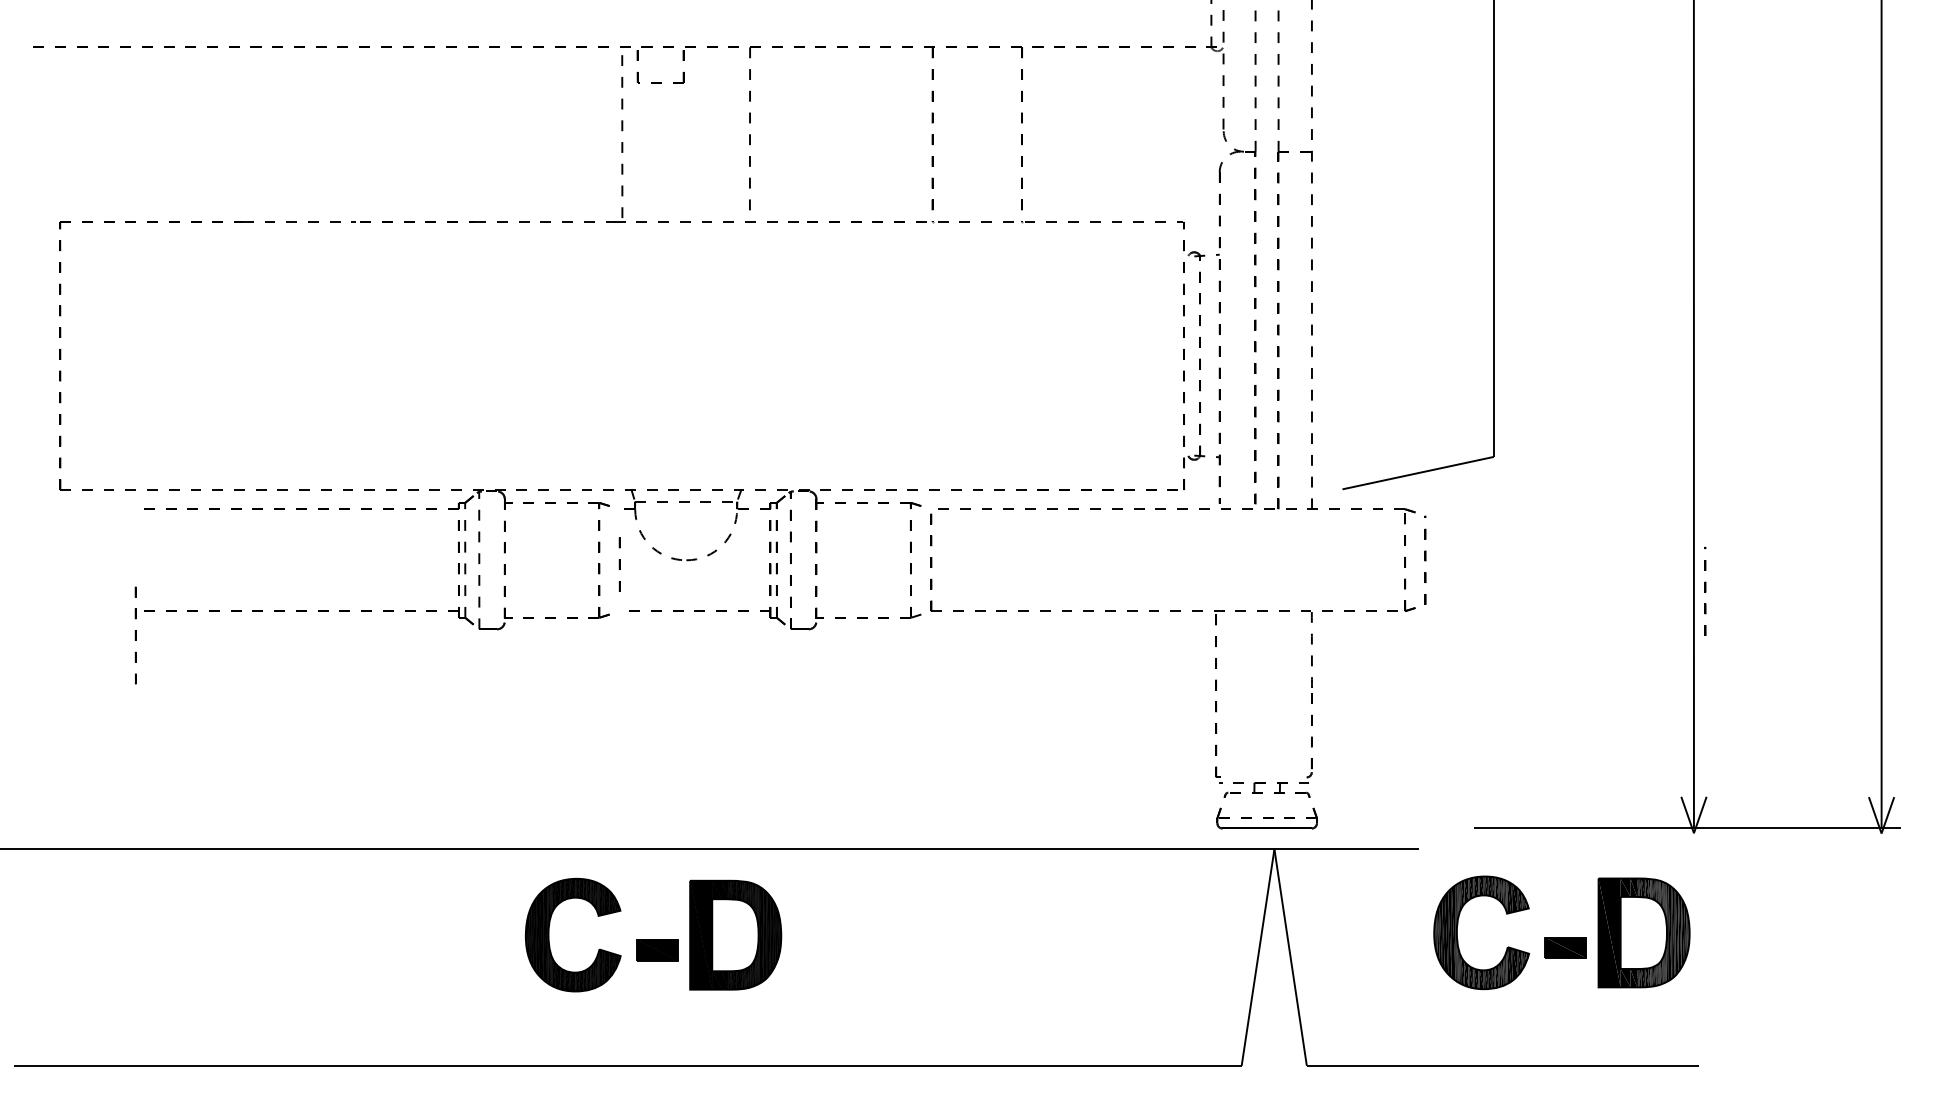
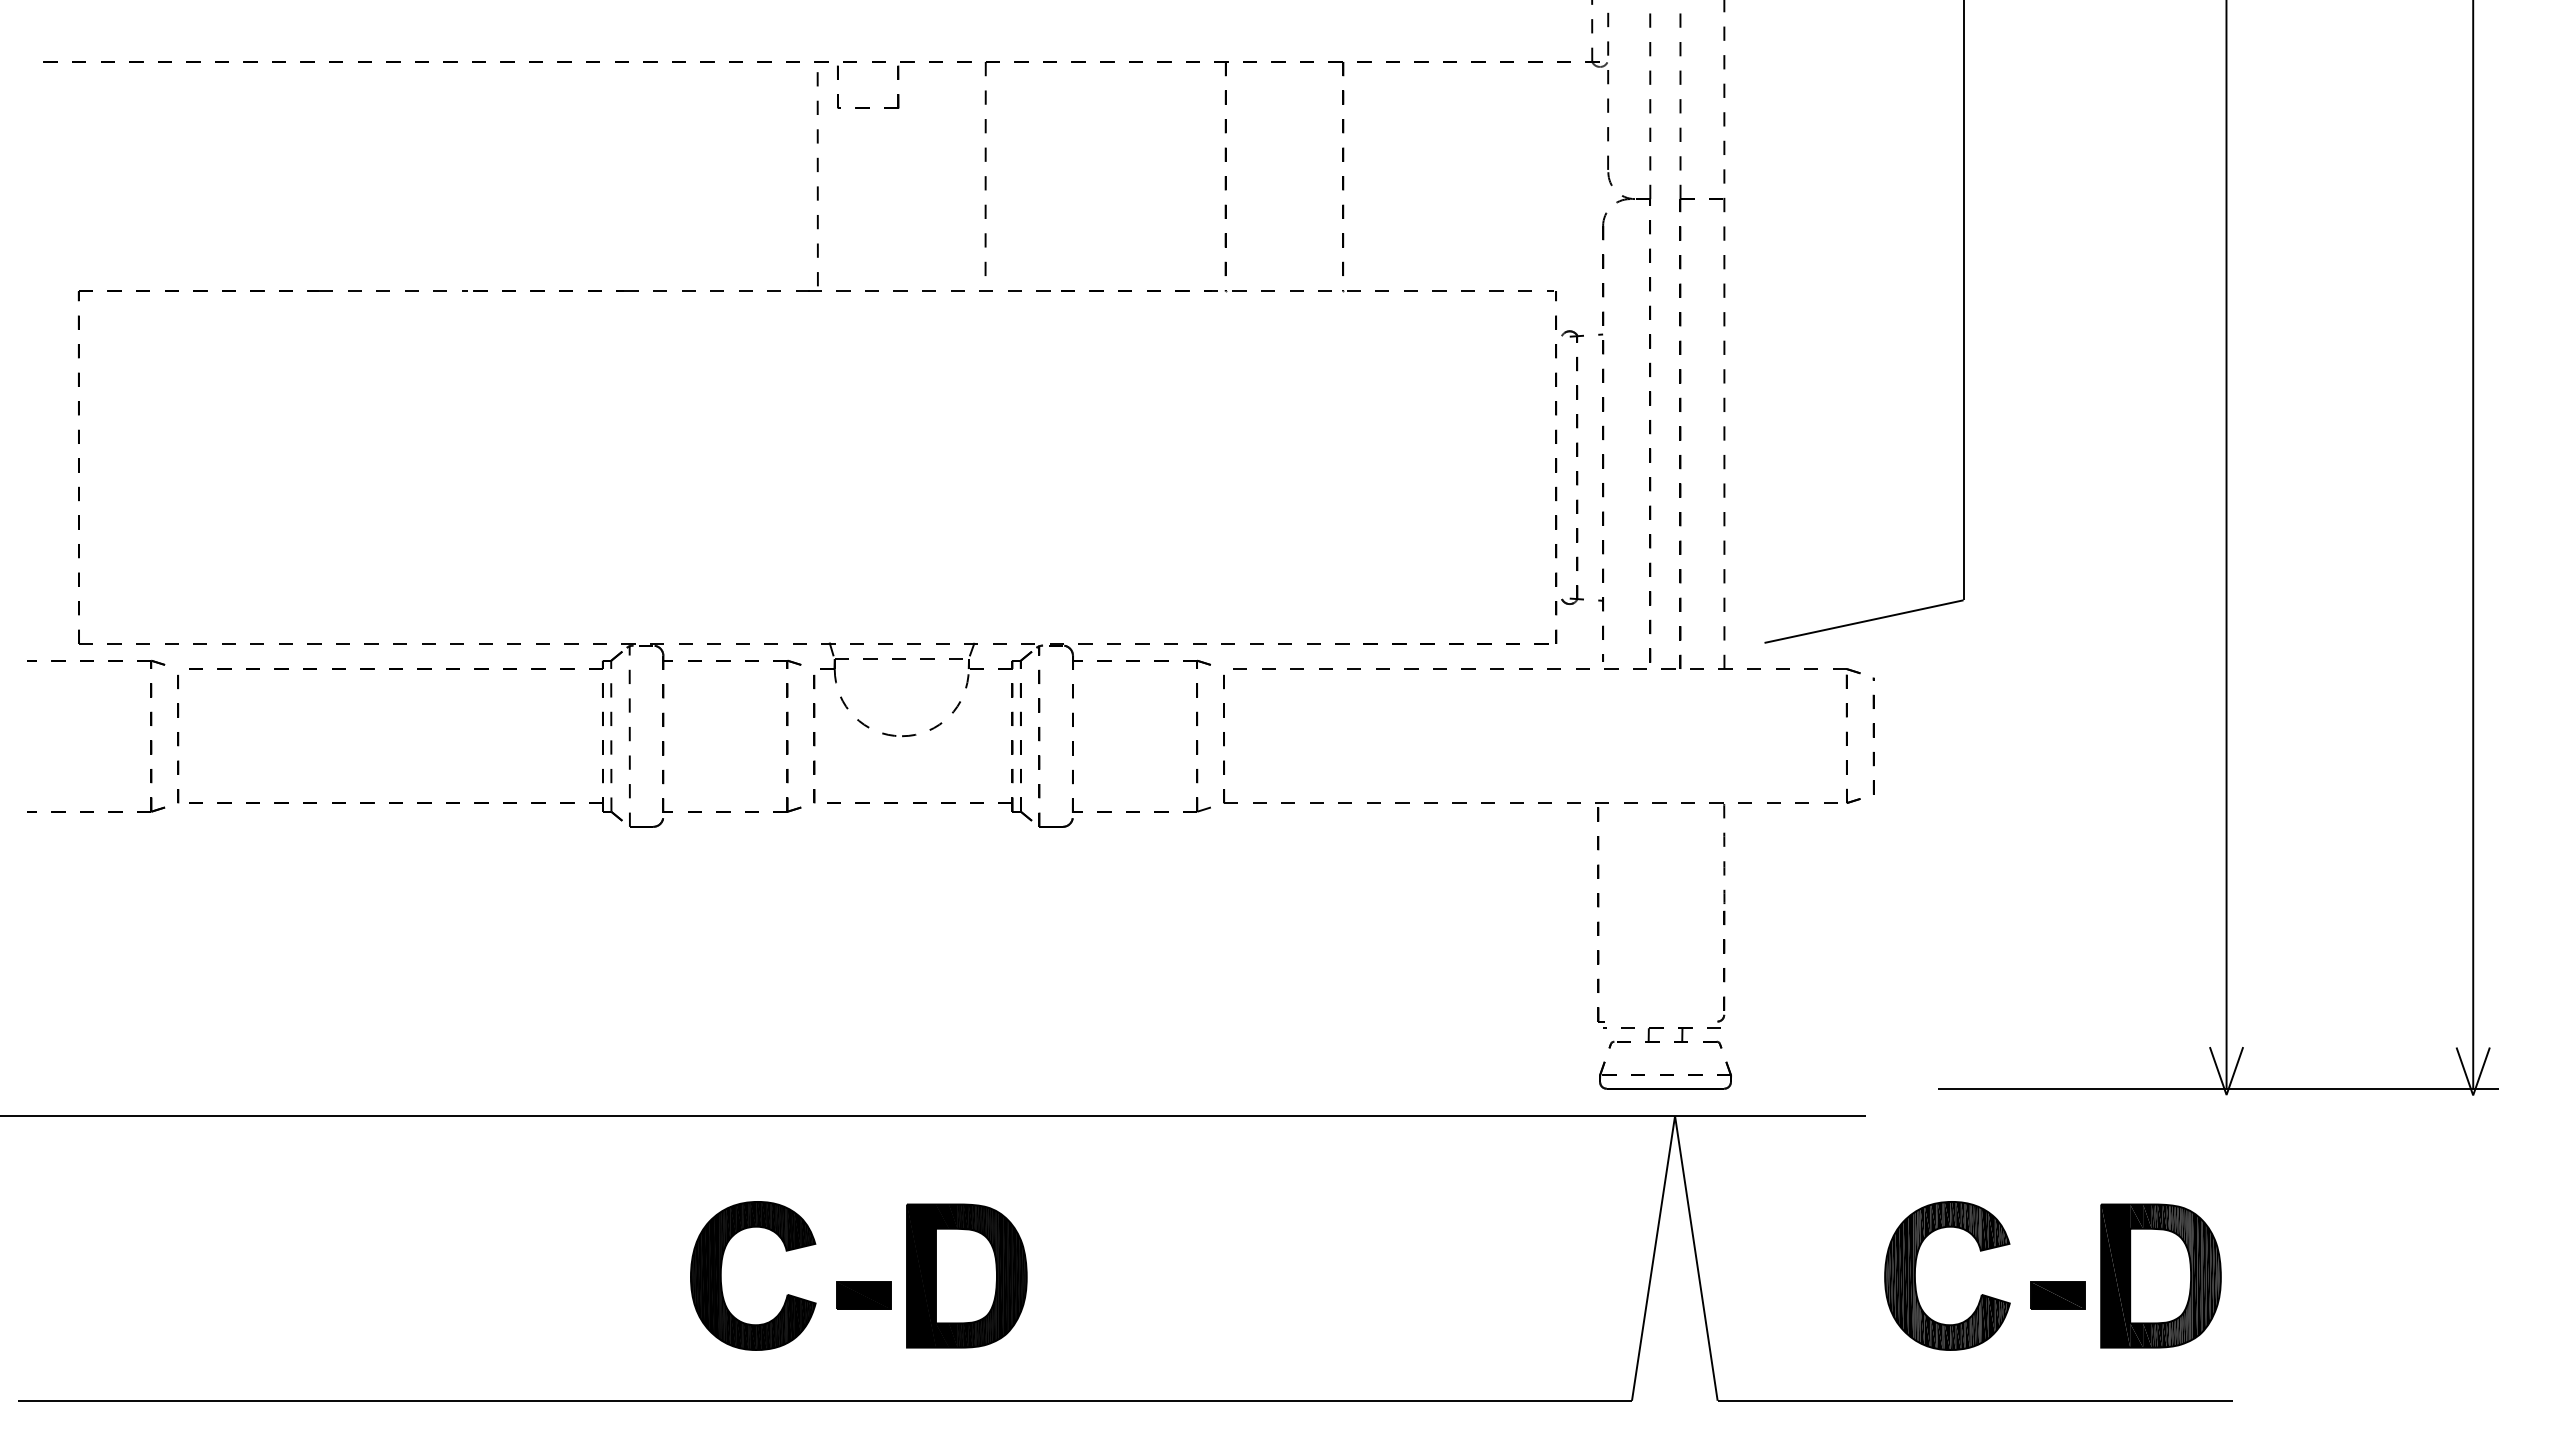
part: (619, 562) -> (814, 738), size x1.67
part: (114, 563) -> (150, 740), added
part: (1705, 590) -> (2241, 776), removed
part: (136, 635) -> (178, 738), moved
part: (1561, 932) -> (2052, 1275), moved
part: (653, 934) -> (858, 1275), moved

